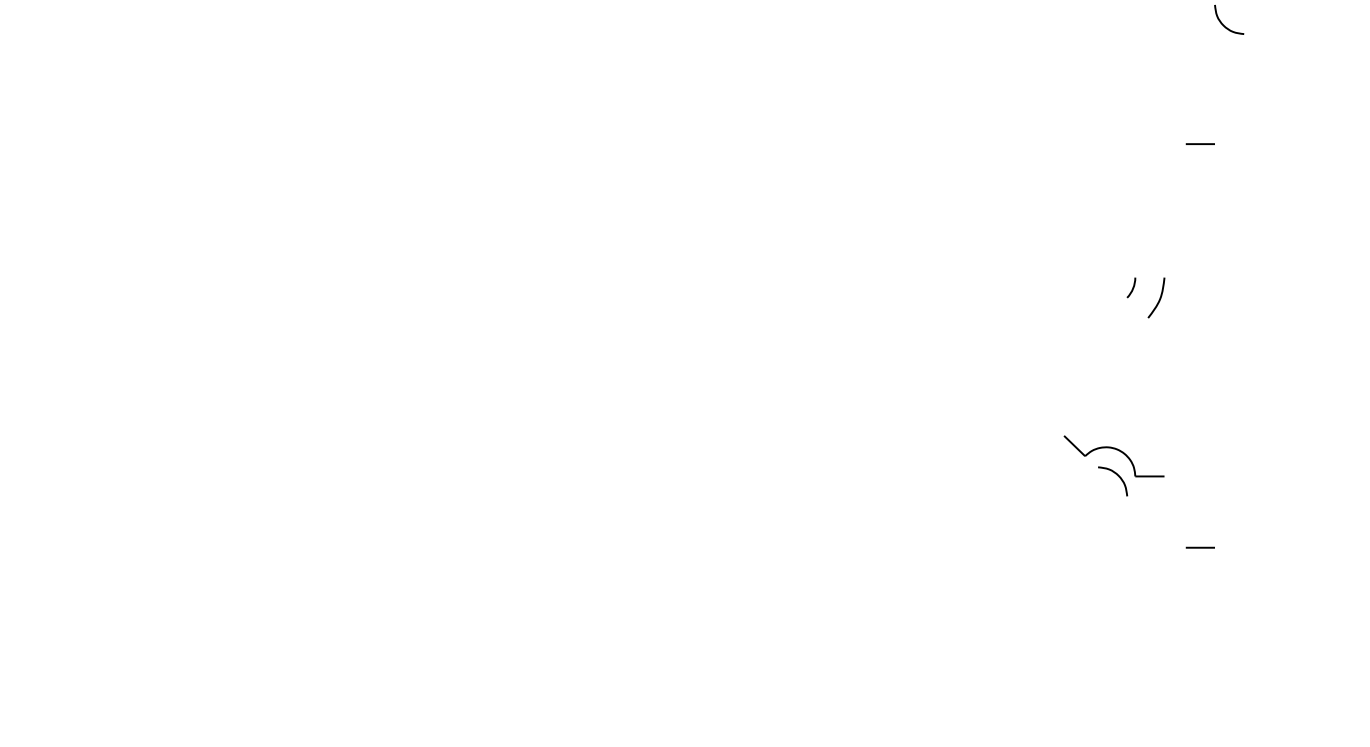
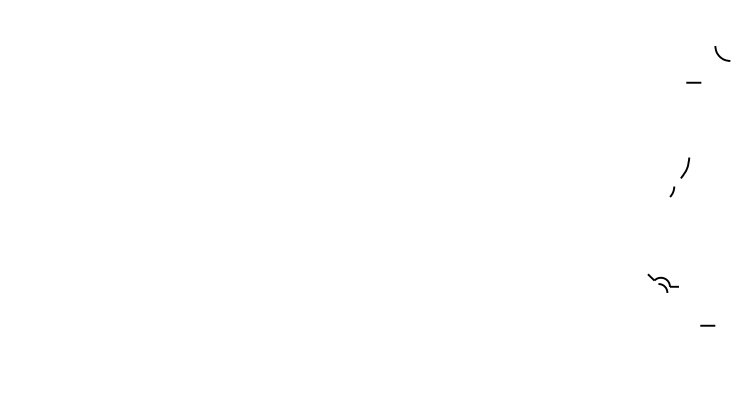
line: (1199, 143) -> (693, 82), moved
curve: (1159, 296) -> (686, 167), moved
part: (1114, 465) -> (663, 283), size x0.6

